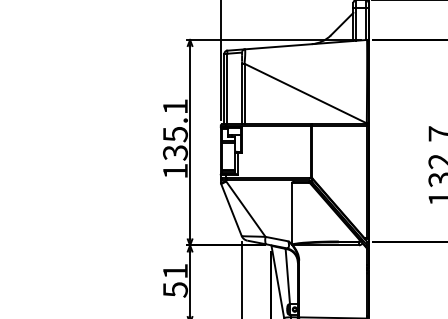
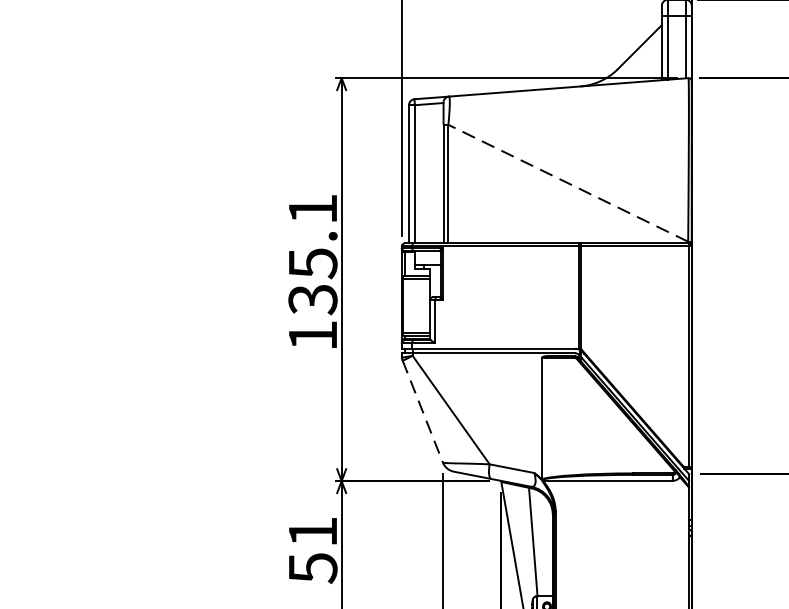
line: (305, 93) -> (567, 183), solid -> dashed
line: (231, 209) -> (422, 410), solid -> dashed

